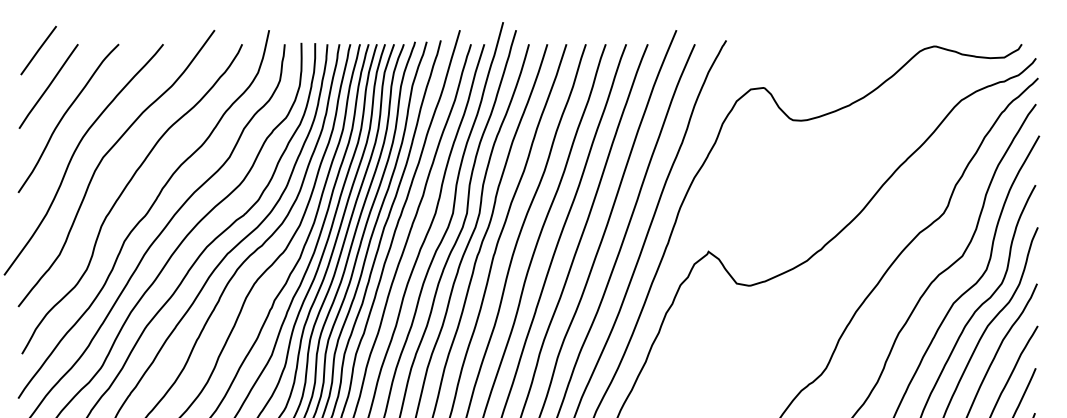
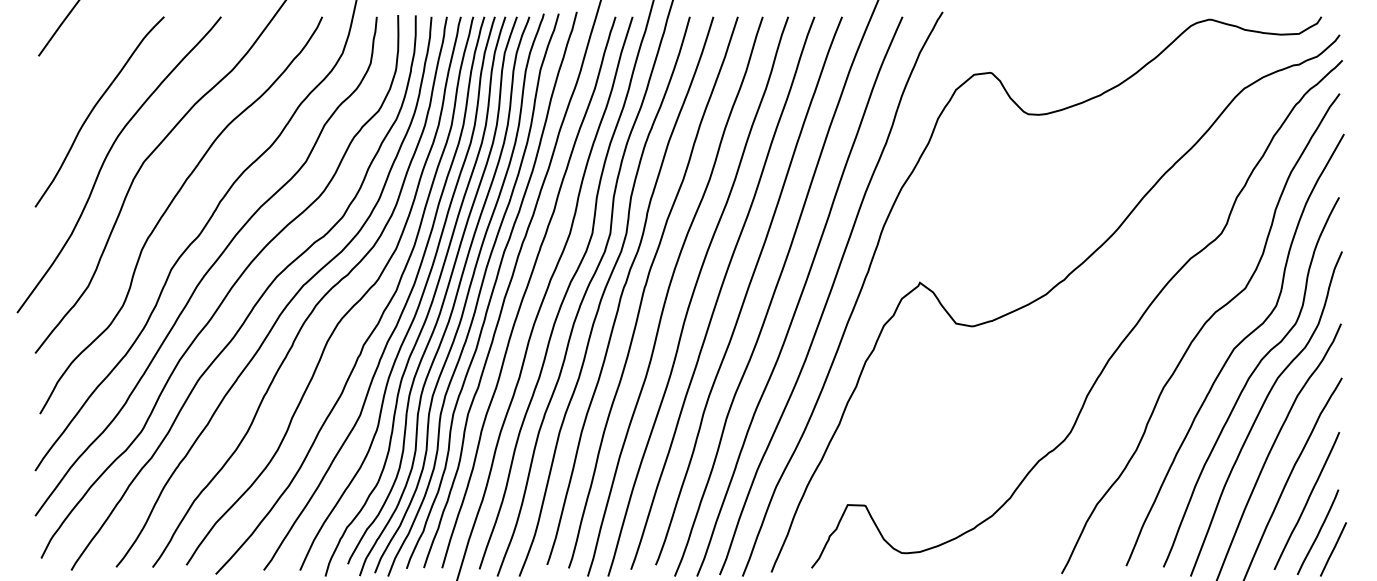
line: (48, 86) -> (73, 70), removed

